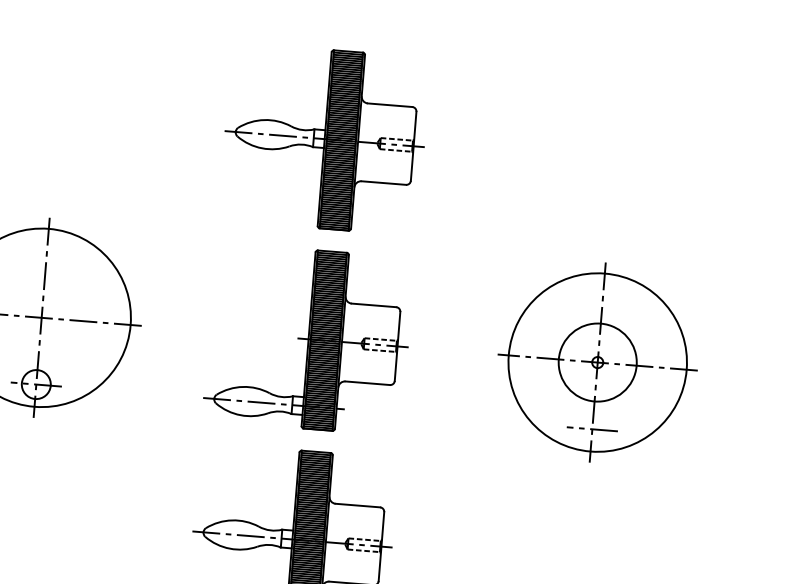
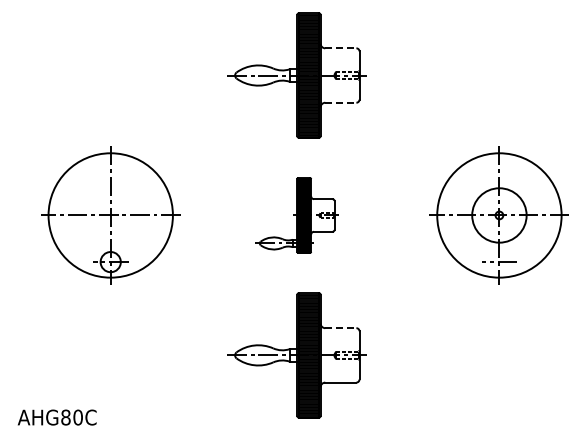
line: (389, 105) -> (340, 48), solid -> dashed
line: (383, 182) -> (340, 102), solid -> dashed
part: (307, 339) -> (296, 215), size x0.6
line: (357, 505) -> (340, 328), solid -> dashed

